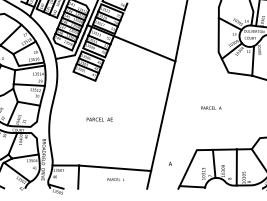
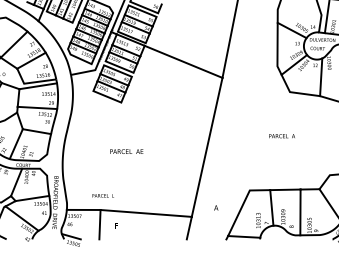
text: (210, 108) -> (281, 136), moved
text: (115, 179) -> (102, 195), moved

